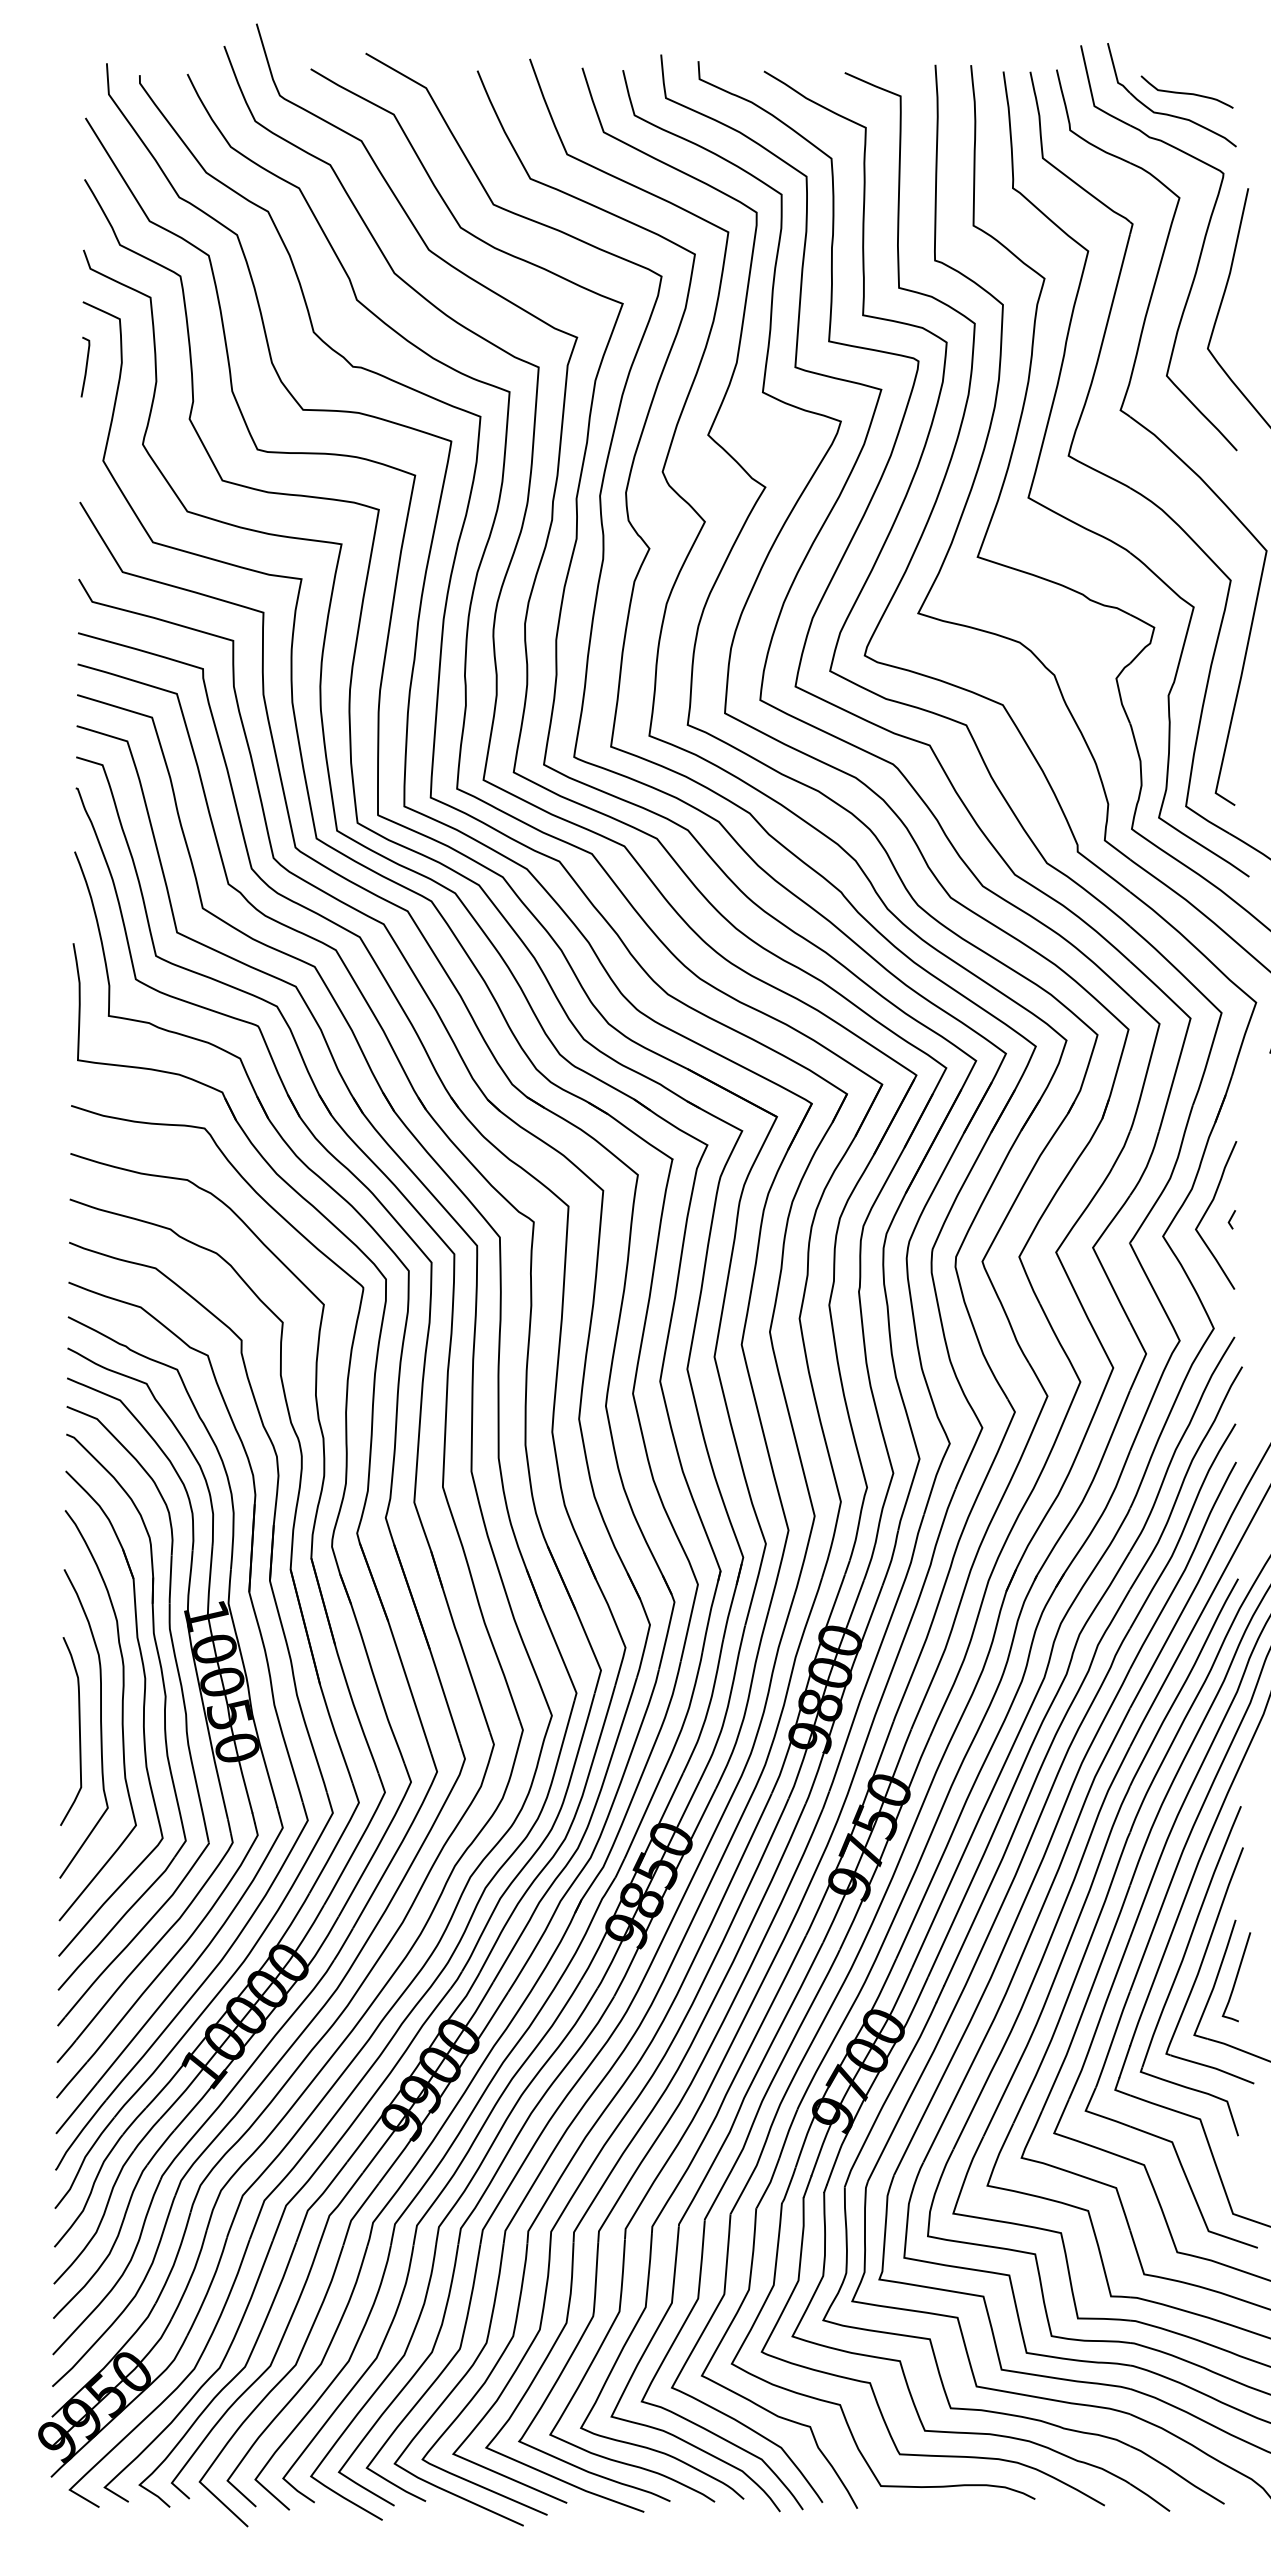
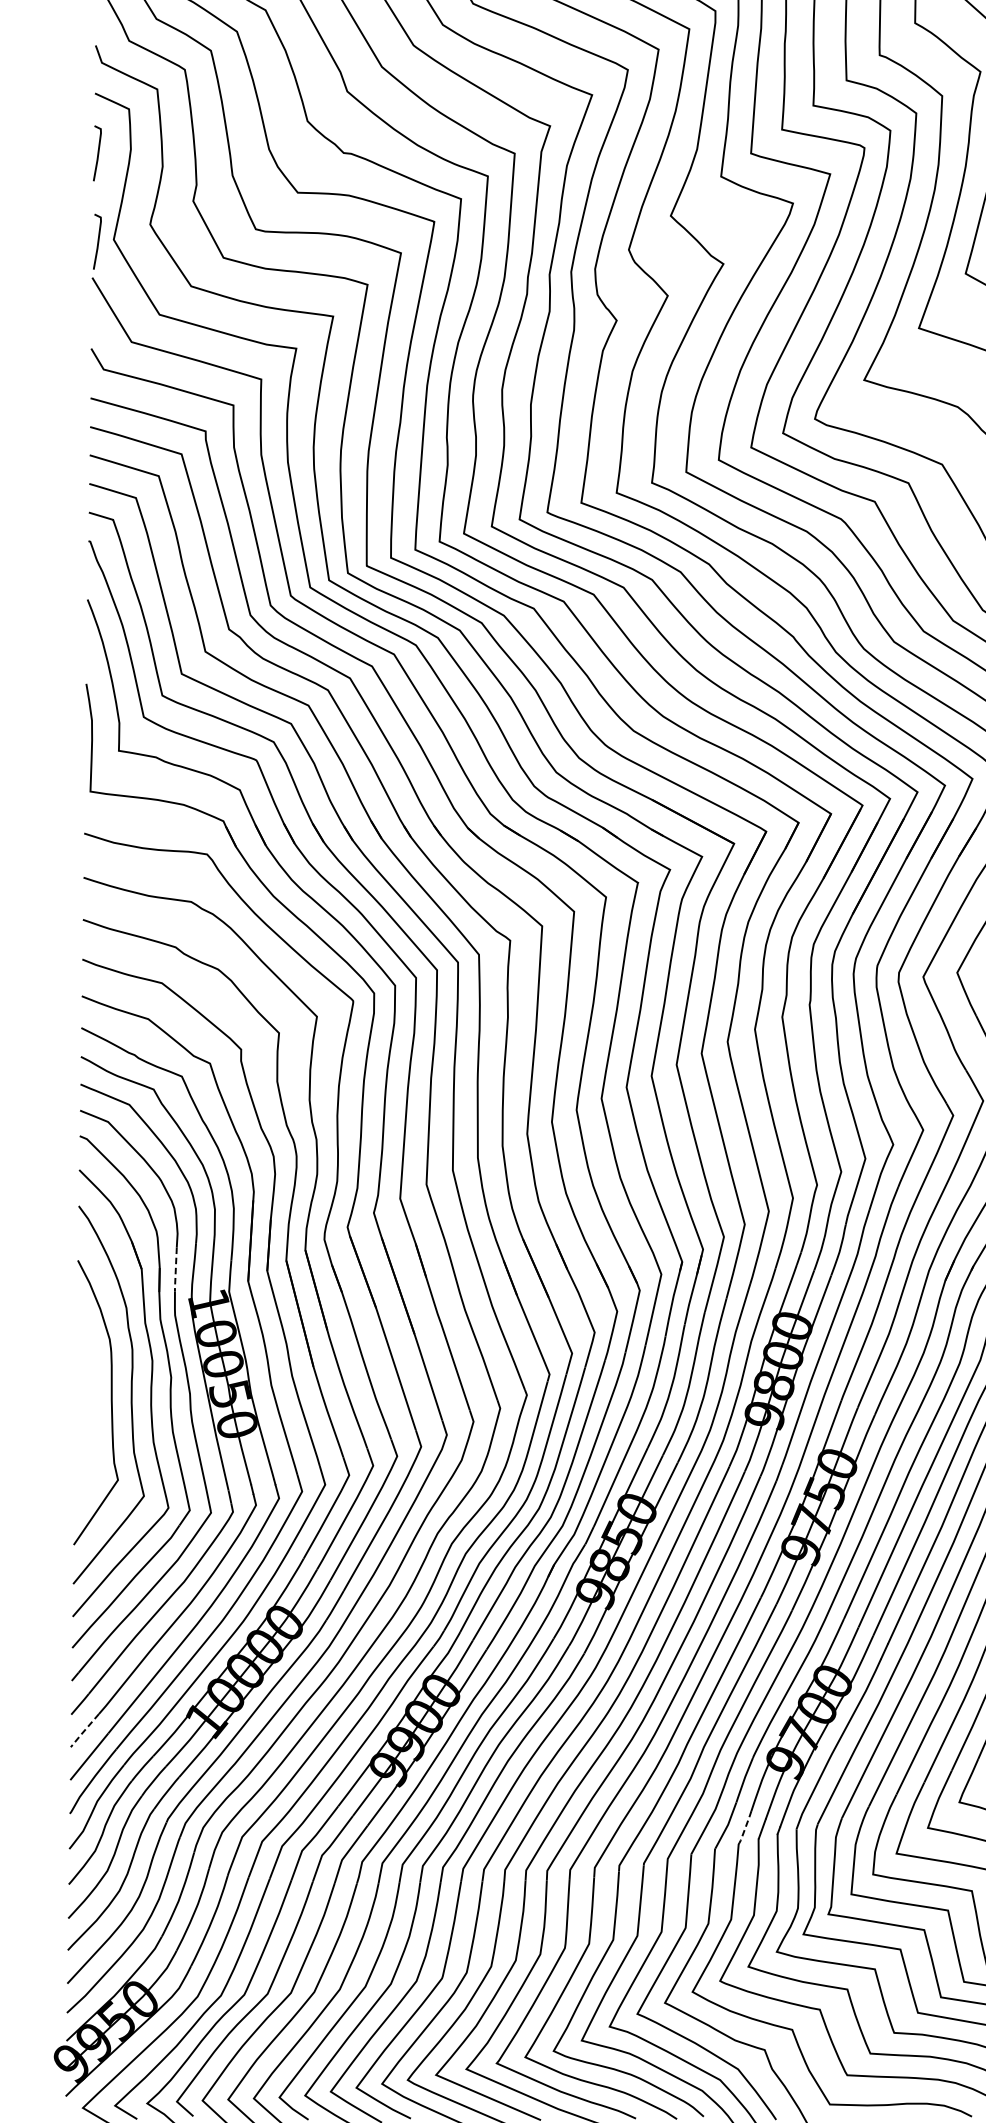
line: (85, 462) -> (97, 241), added
line: (170, 1580) -> (175, 1270), solid -> dashed
curve: (79, 1731) -> (91, 1409), removed
line: (70, 2080) -> (83, 1731), solid -> dashed
line: (789, 2185) -> (745, 1827), solid -> dashed

